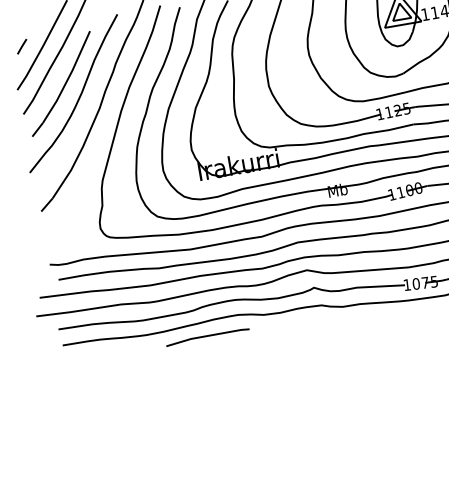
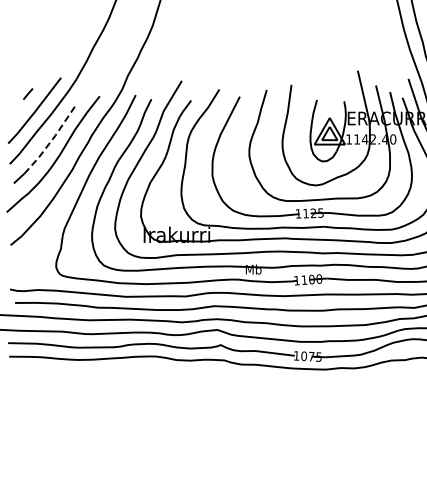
line: (22, 45) -> (28, 93), moved
line: (68, 78) -> (51, 141), solid -> dashed
line: (207, 337) -> (127, 370), removed

